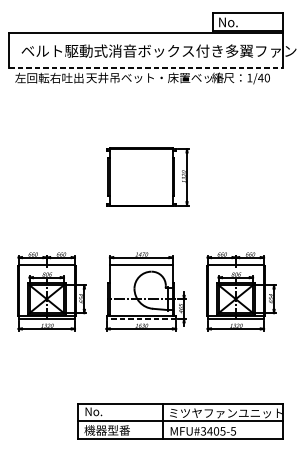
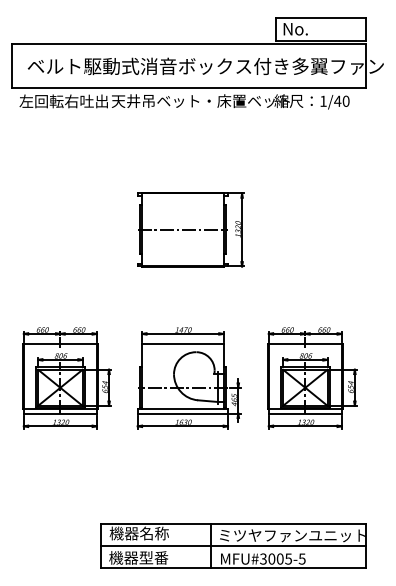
line: (146, 67) -> (189, 87), dashed -> solid
line: (141, 176) -> (182, 229), added
line: (141, 319) -> (182, 413), dashed -> solid
text: (107, 411) -> (138, 533), No. -> 機器名称
text: (209, 430) -> (271, 558), MFU#3405-5 -> MFU#3005-5

